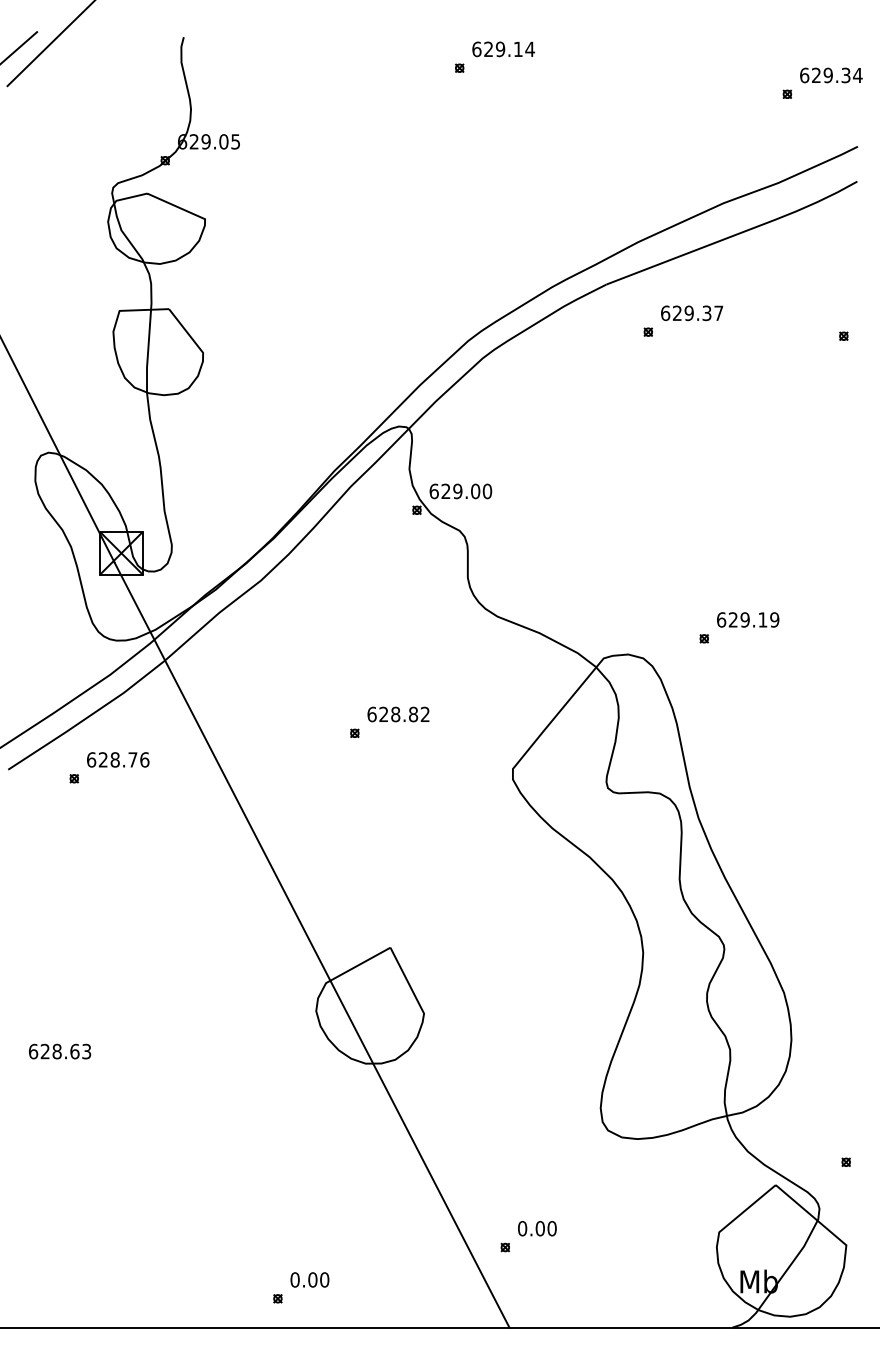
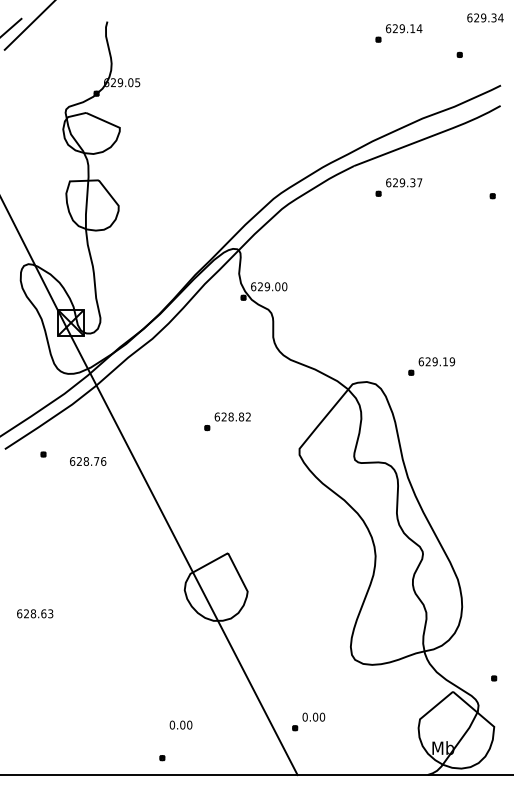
part: (493, 57) -> (398, 33), moved
text: (831, 74) -> (485, 17), moved
text: (118, 759) -> (88, 461), moved
text: (308, 1278) -> (180, 724), moved

